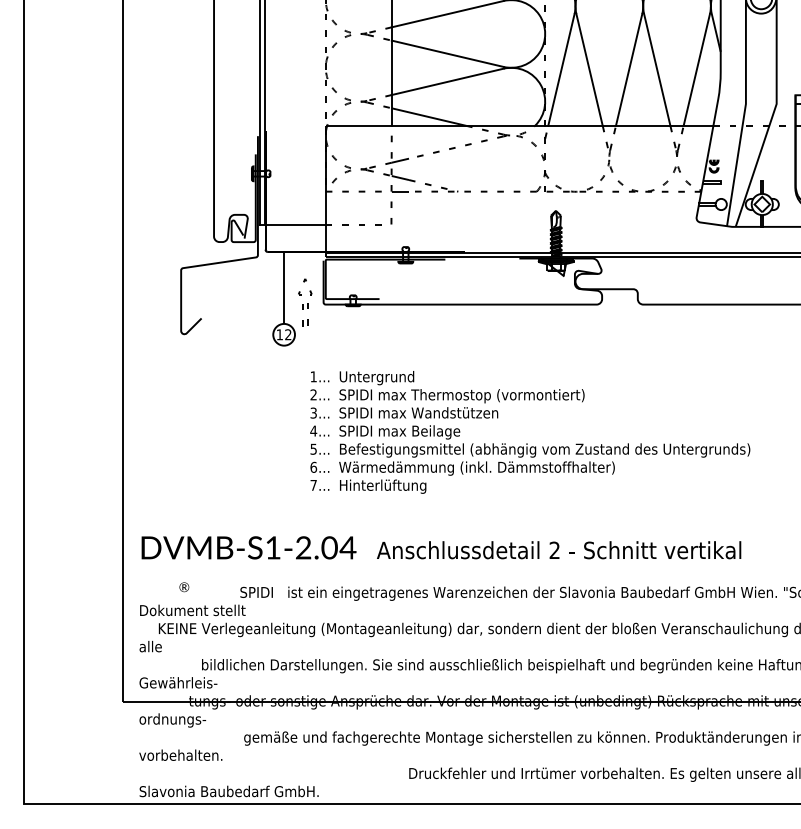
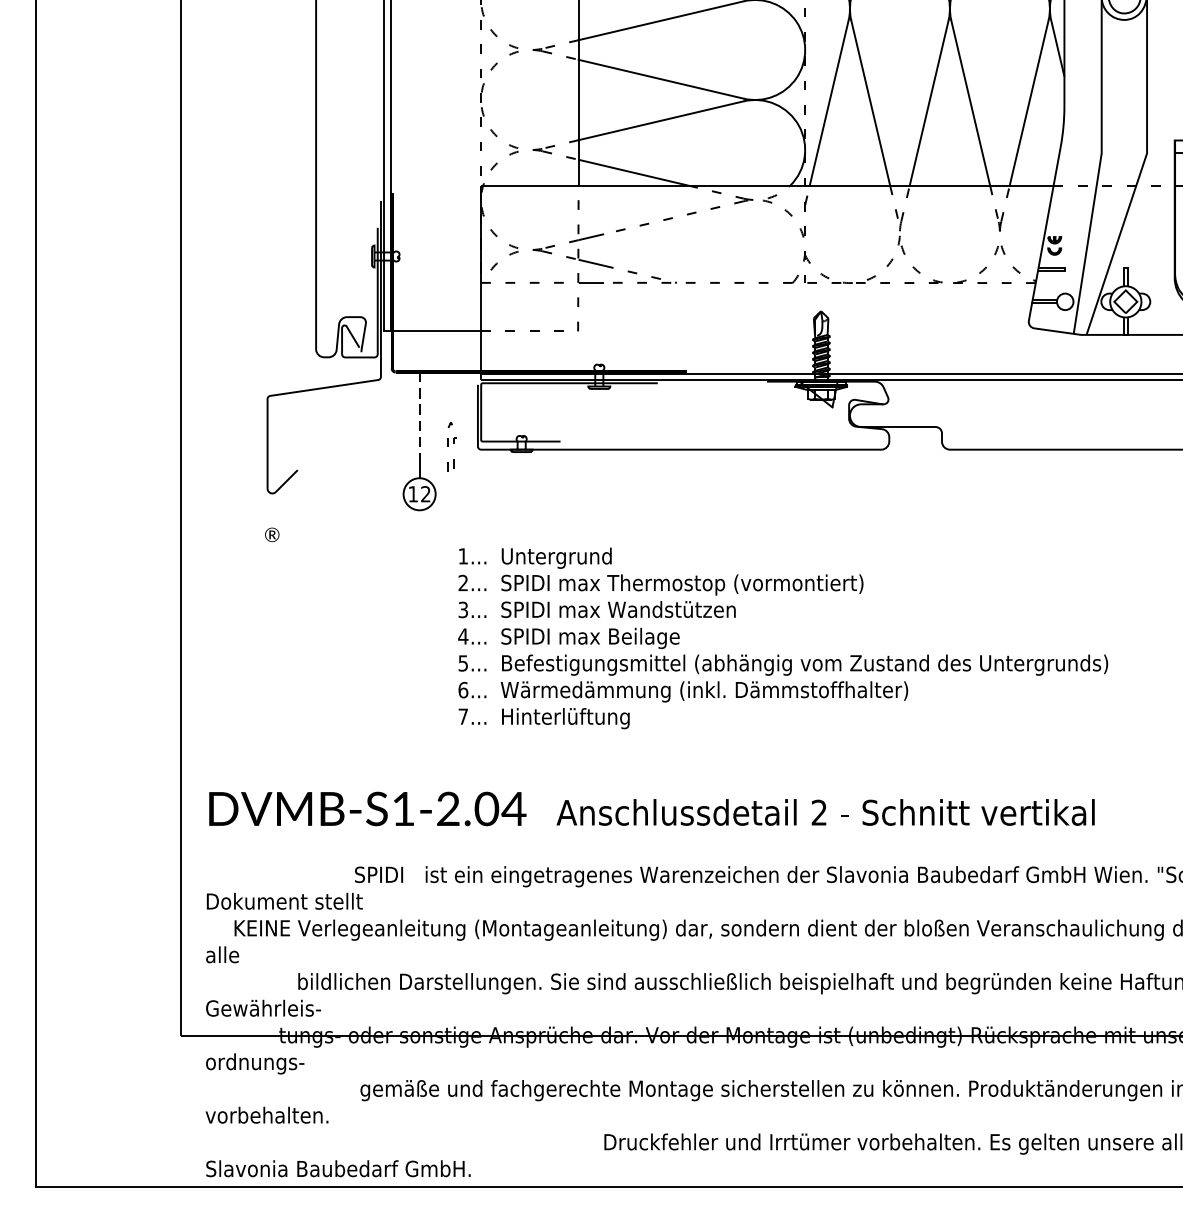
line: (284, 281) -> (420, 415), solid -> dashed
part: (305, 302) -> (451, 446), size x0.7
text: (184, 587) -> (272, 535), moved

